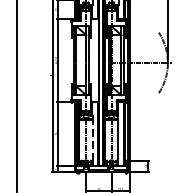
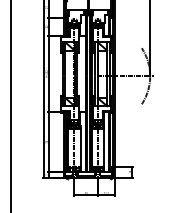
line: (92, 139) -> (80, 147), dashed -> solid

